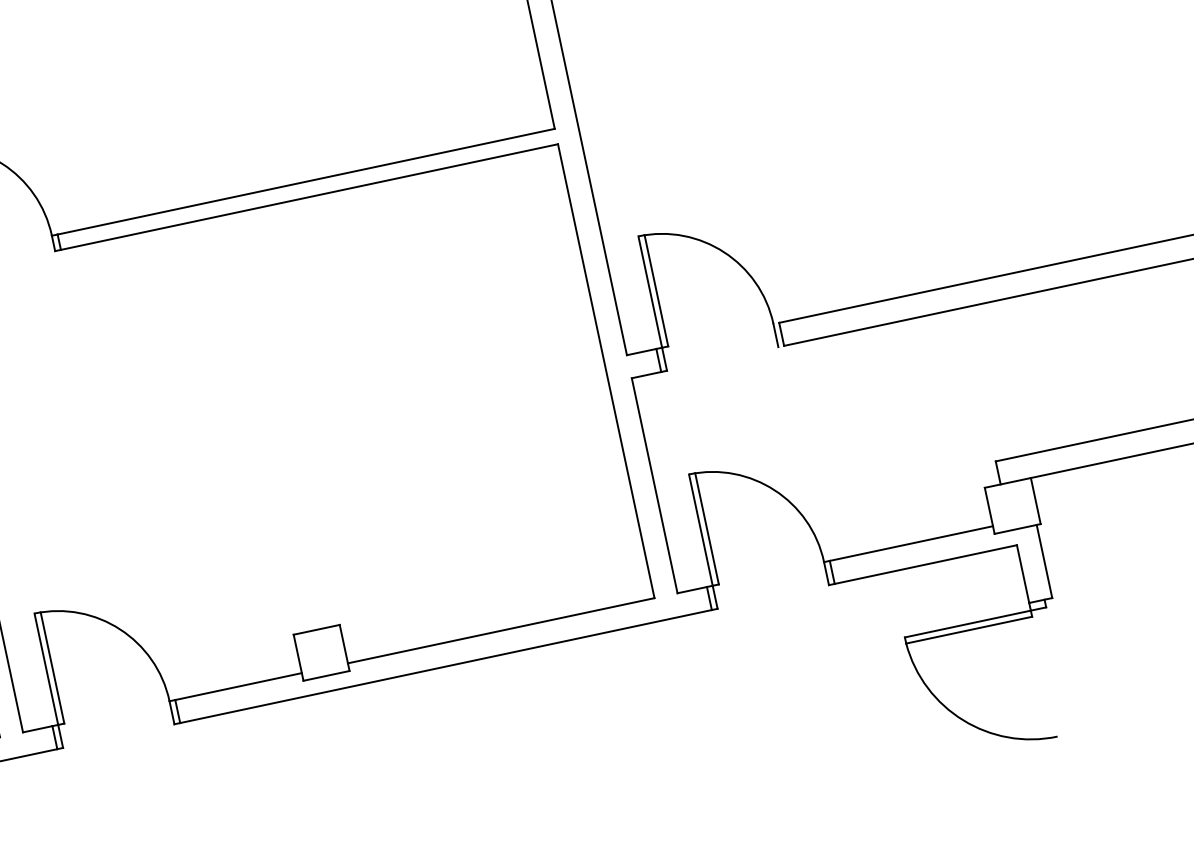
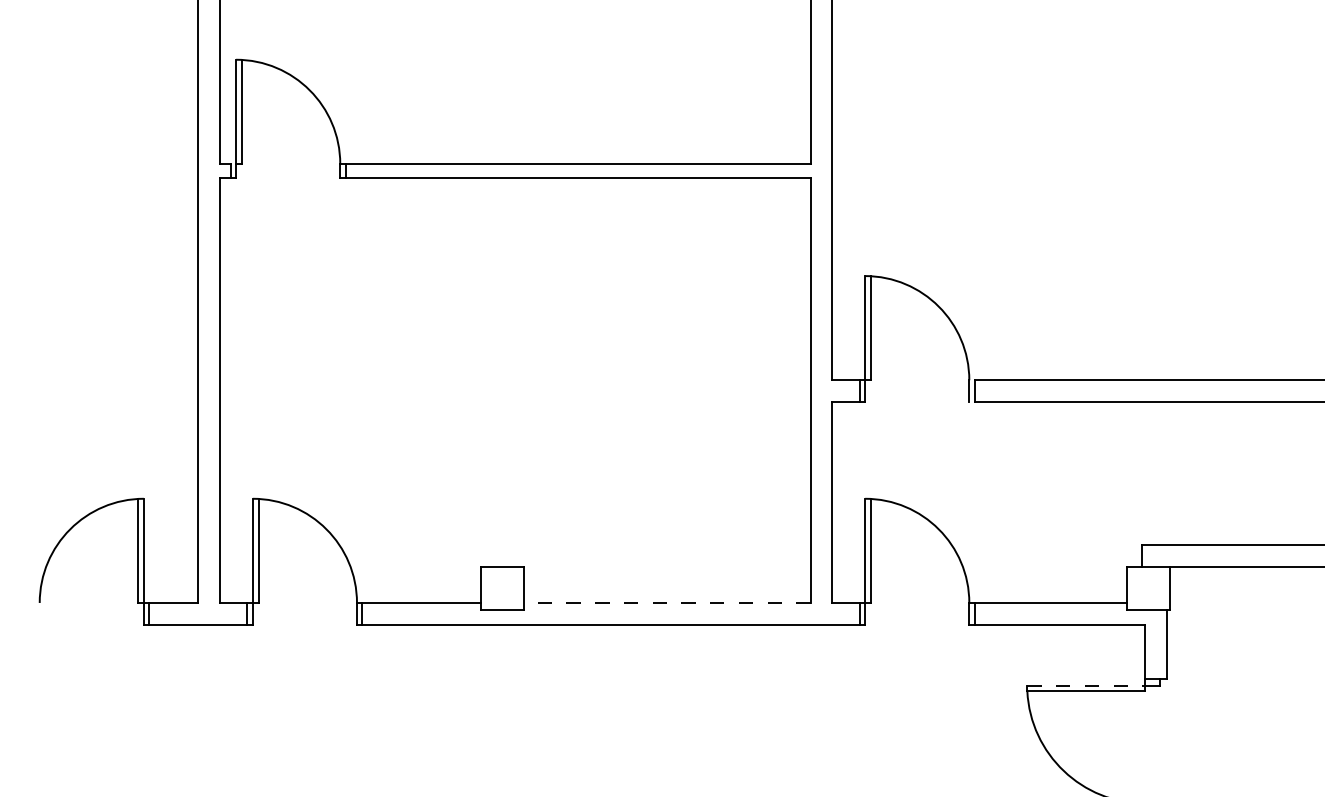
line: (968, 623) -> (1086, 685), solid -> dashed
line: (500, 630) -> (666, 602), solid -> dashed

